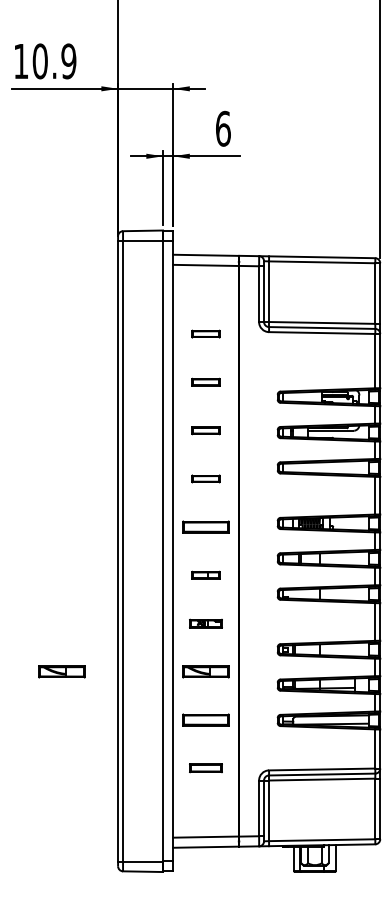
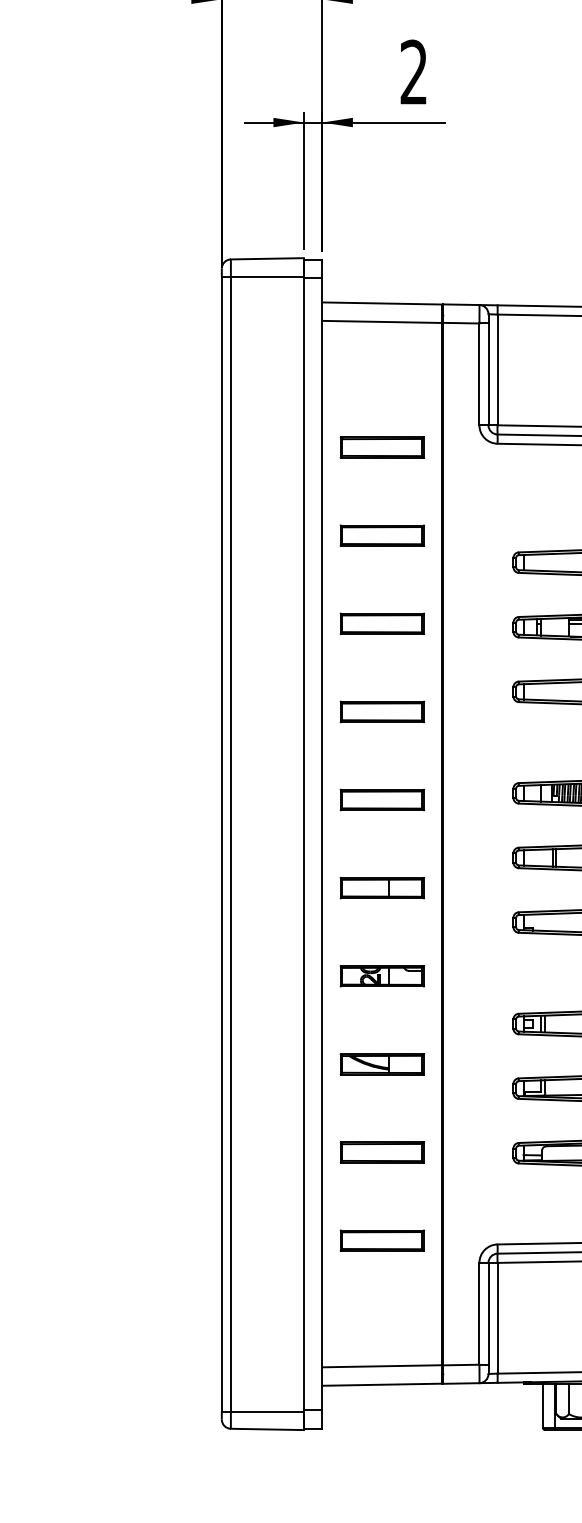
text: (223, 128) -> (414, 71), 6 -> 2
part: (205, 333) -> (381, 446), size x1.67
part: (205, 381) -> (381, 533), size x1.67
part: (205, 430) -> (381, 623), size x1.67
part: (205, 478) -> (381, 711), size x1.67
part: (205, 574) -> (381, 886), size x1.67
part: (205, 623) -> (381, 976), size x1.43
part: (61, 671) -> (118, 1063), removed
part: (205, 767) -> (381, 1239), size x1.43

